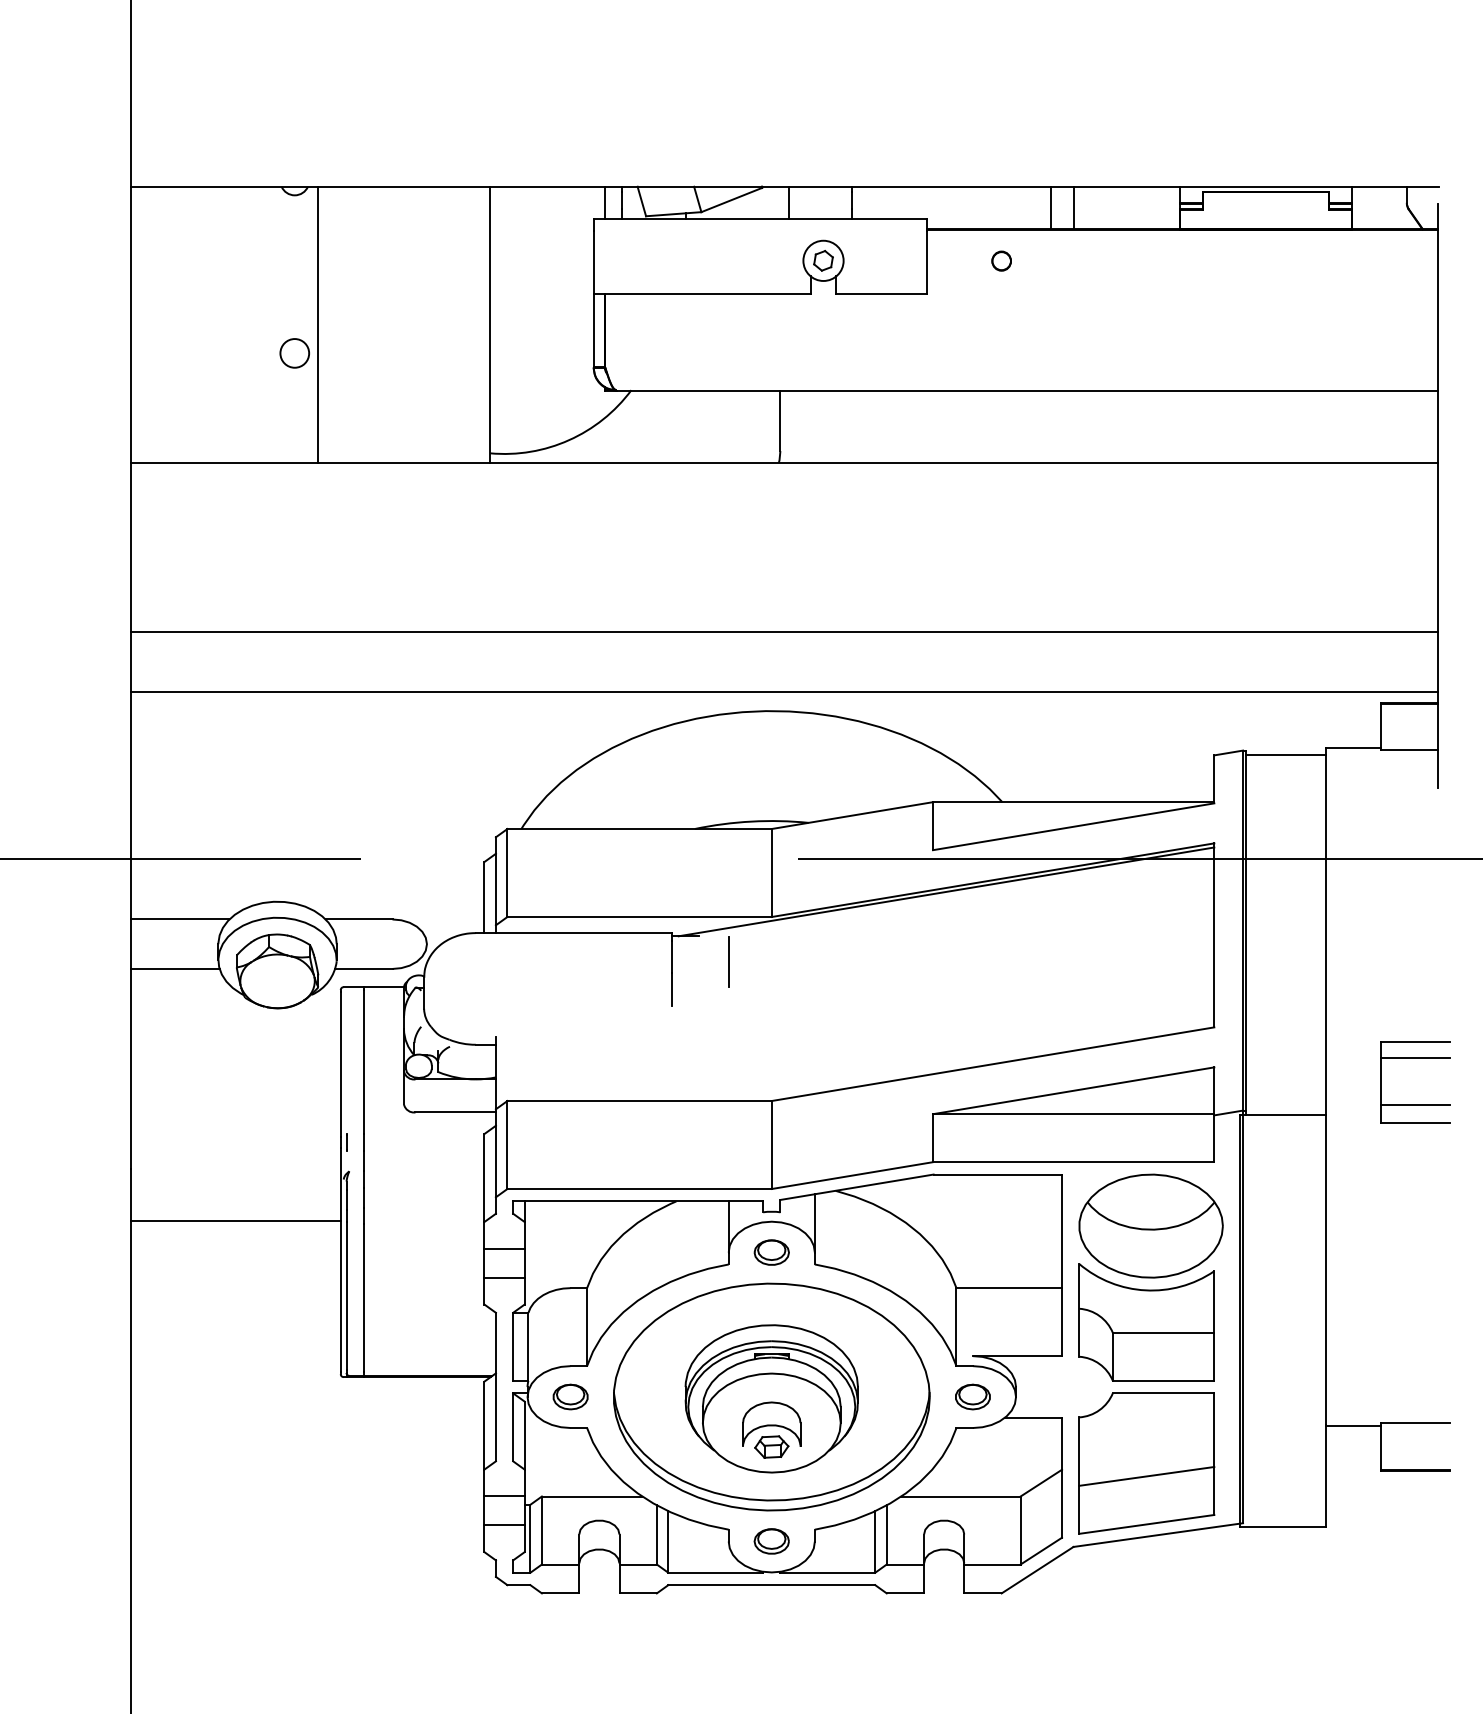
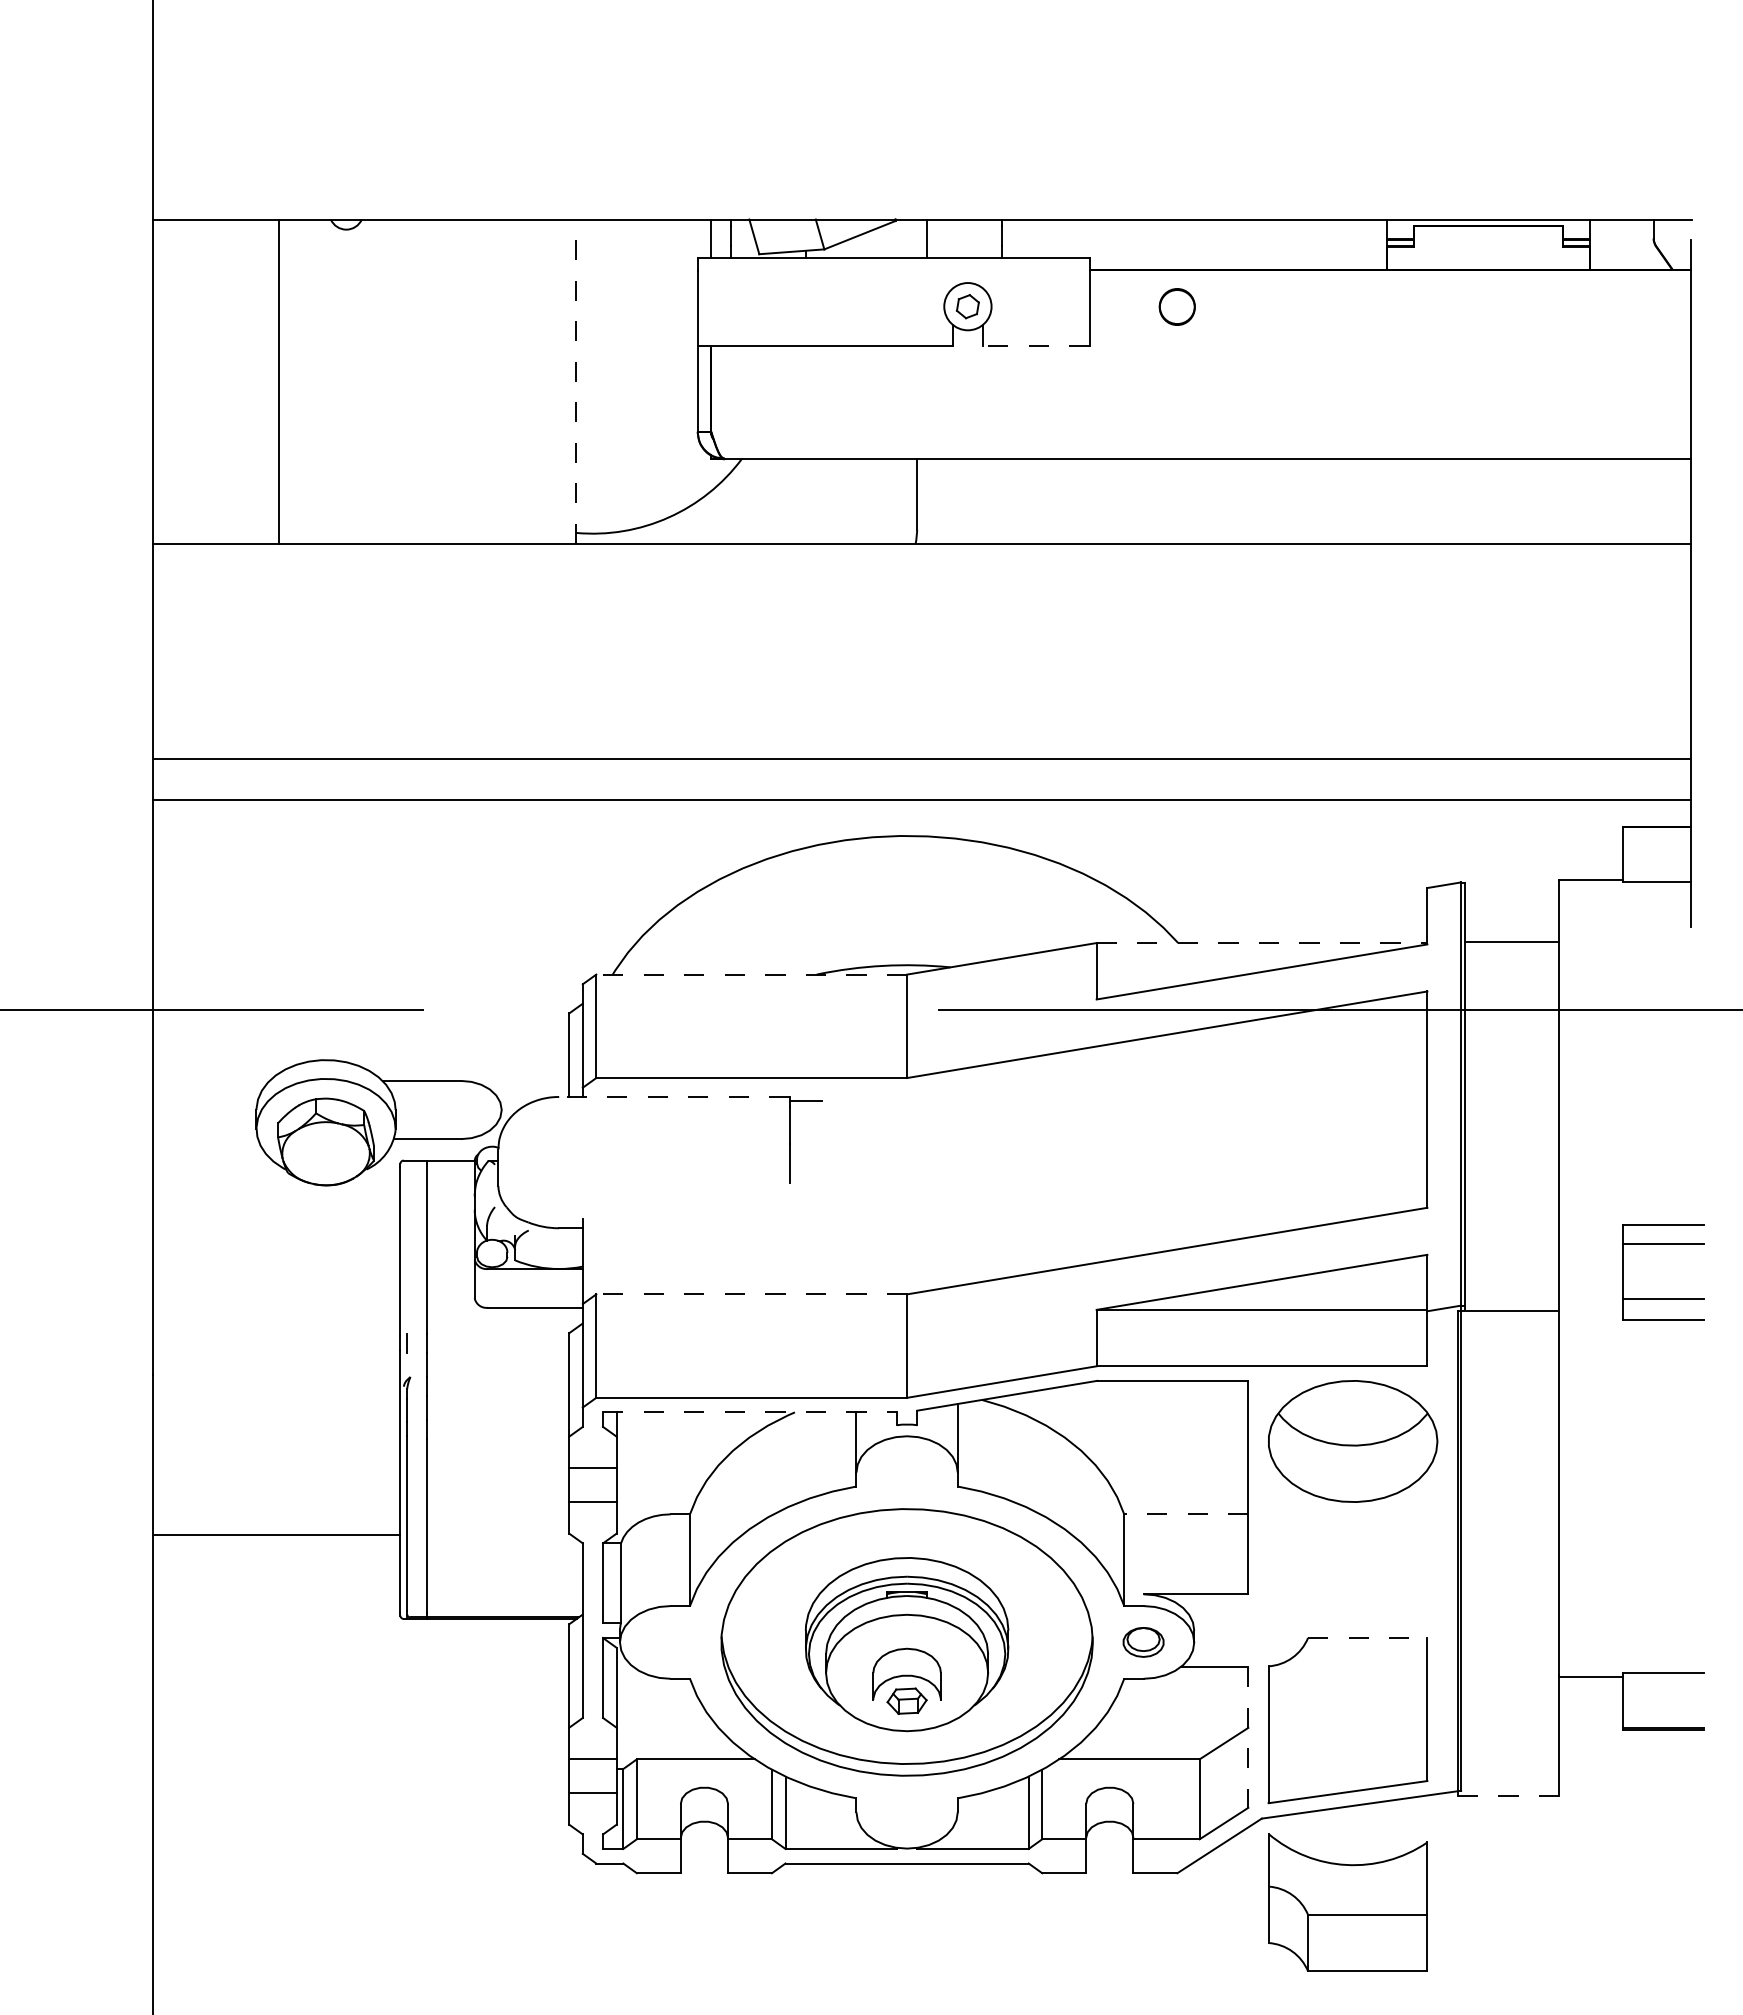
line: (1050, 207) -> (1234, 244), removed
line: (1073, 207) -> (1261, 244), removed
part: (1001, 260) -> (1177, 306), size x1.6
line: (880, 293) -> (1035, 345), solid -> dashed
line: (317, 324) -> (279, 381), moved
line: (490, 324) -> (576, 381), solid -> dashed
circle: (294, 353) -> (346, 415), removed
line: (784, 632) -> (921, 799), moved
line: (784, 692) -> (921, 759), moved
line: (1285, 754) -> (1511, 942), moved
line: (1074, 802) -> (1262, 943), solid -> dashed
line: (639, 828) -> (751, 974), solid -> dashed
line: (946, 891) -> (1112, 1048), removed
line: (180, 919) -> (211, 1080), removed
line: (573, 932) -> (673, 1096), solid -> dashed
line: (729, 961) -> (857, 1130), removed
line: (175, 969) -> (205, 1139), removed
line: (639, 1101) -> (751, 1294), solid -> dashed
line: (638, 1201) -> (750, 1412), solid -> dashed
line: (235, 1221) -> (276, 1535), moved
part: (772, 1252) -> (907, 1472), removed
line: (1008, 1288) -> (1185, 1514), solid -> dashed
part: (1146, 1322) -> (1347, 1902), moved
line: (1163, 1392) -> (1367, 1637), solid -> dashed
part: (570, 1397) -> (670, 1642), removed
line: (1146, 1476) -> (1347, 1735), removed
line: (1062, 1477) -> (1248, 1737), solid -> dashed
line: (1283, 1527) -> (1508, 1795), solid -> dashed
part: (772, 1540) -> (907, 1811), removed

